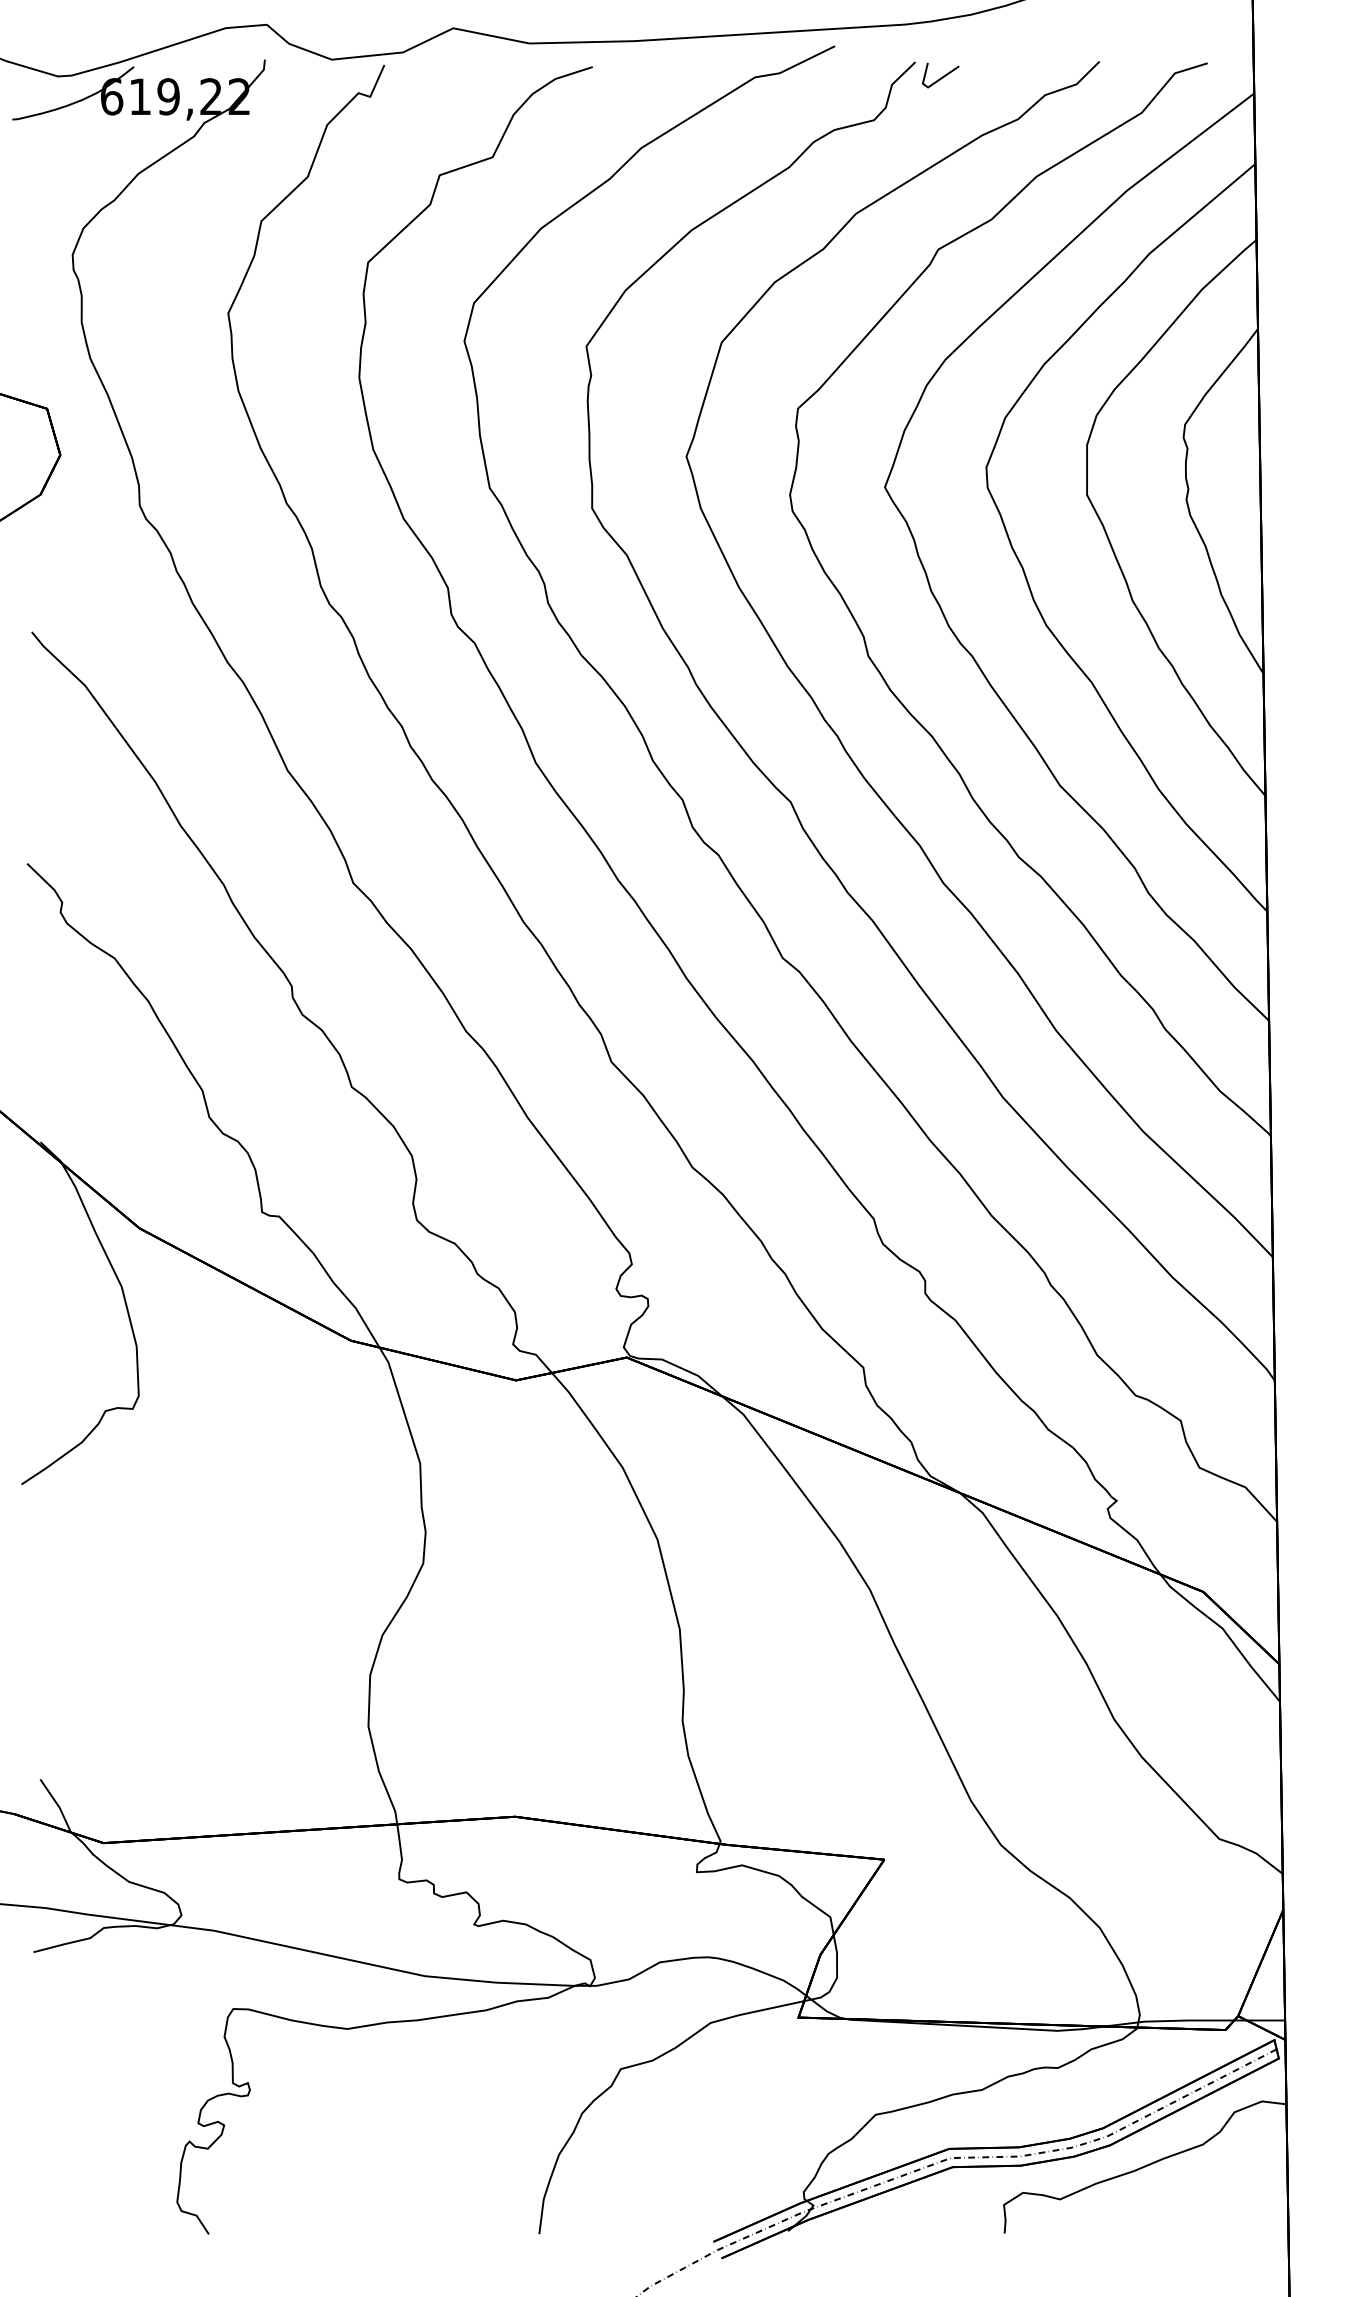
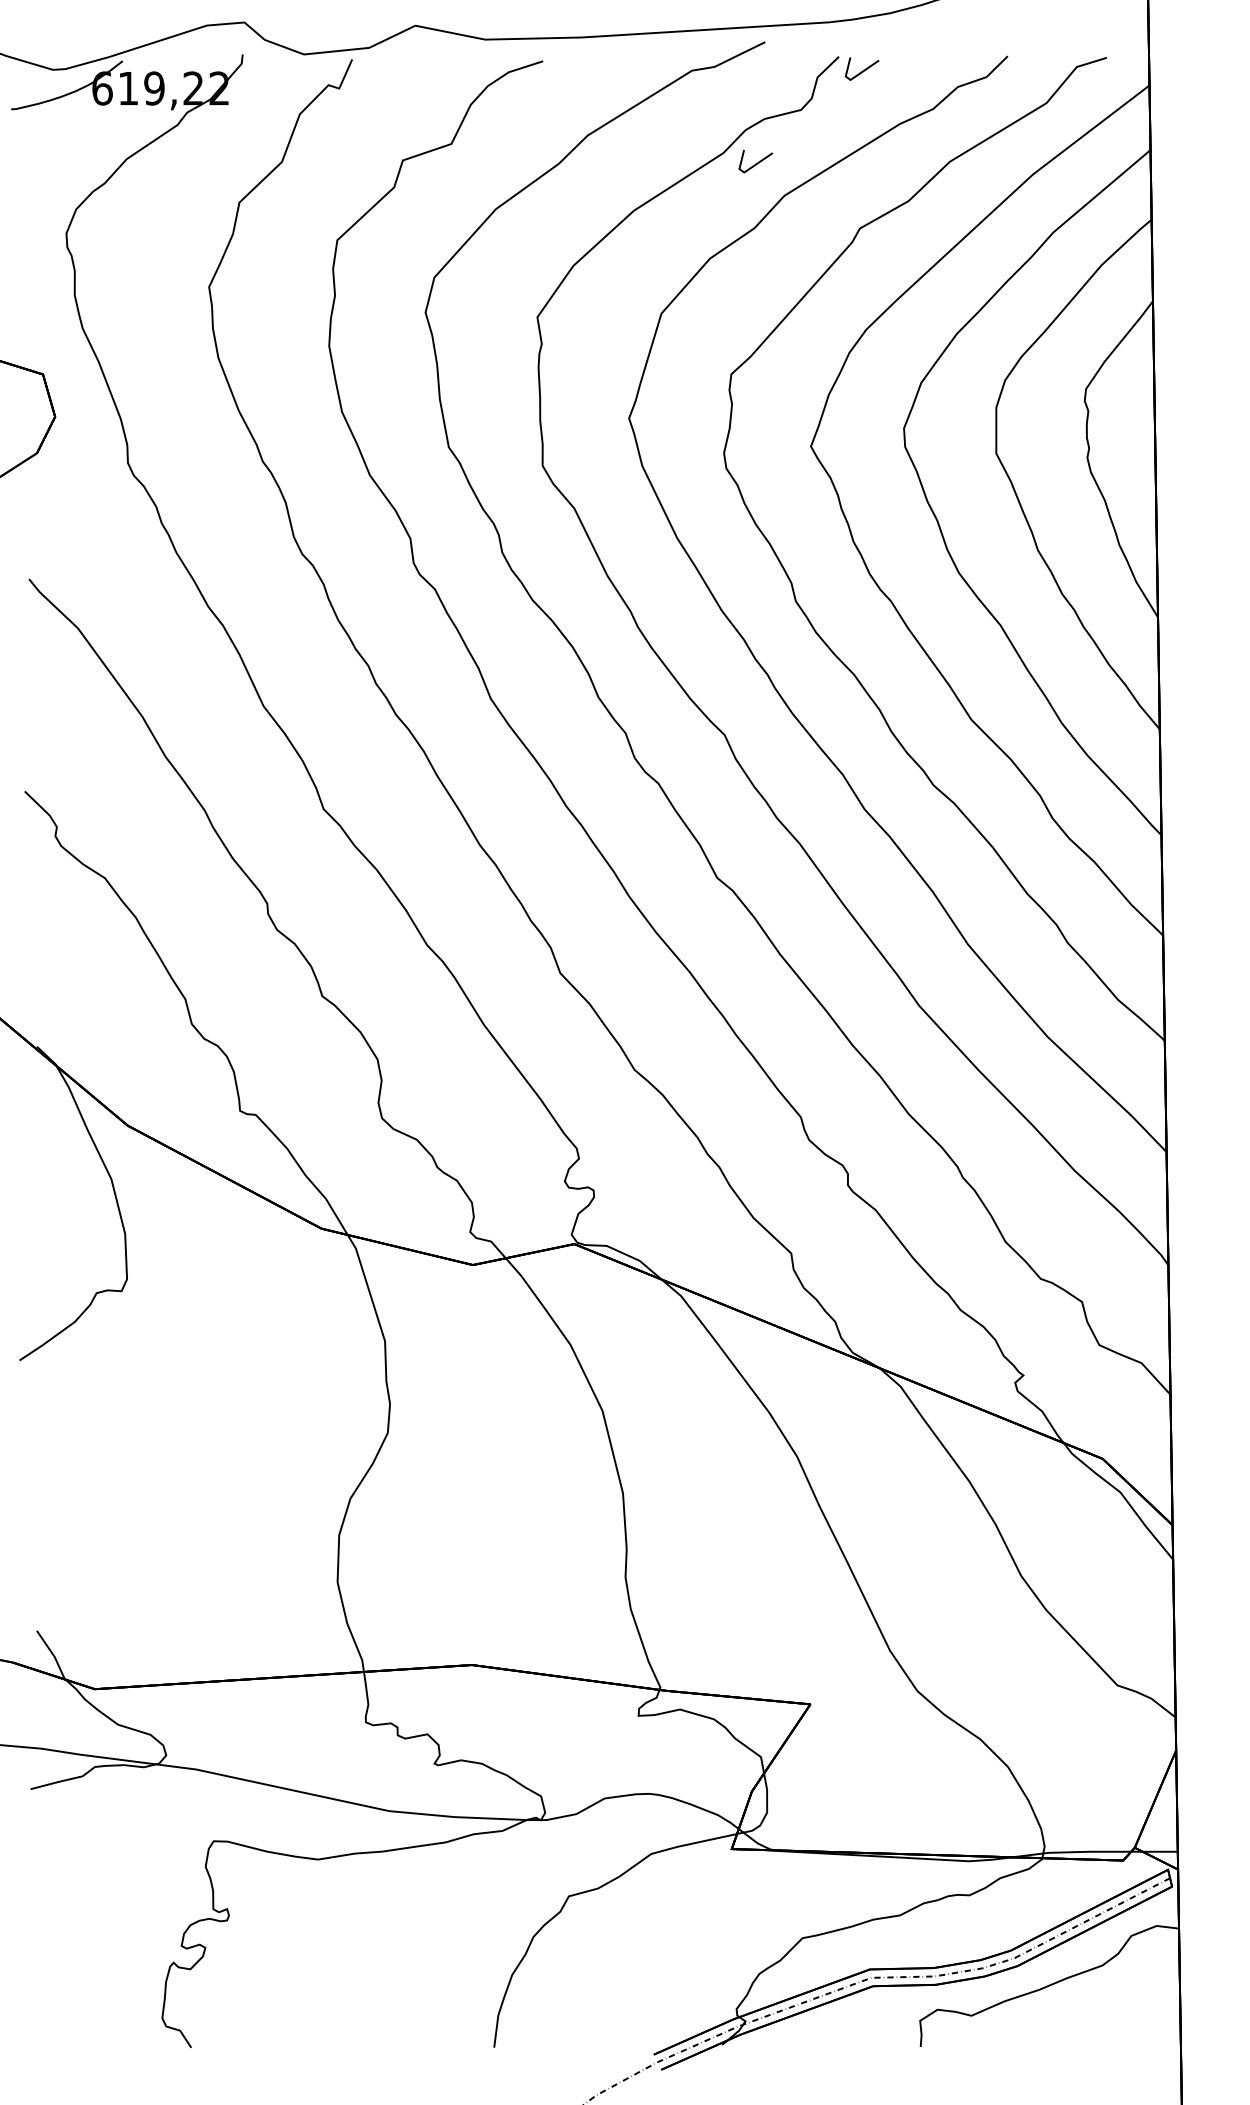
line: (824, 178) -> (755, 163), added

